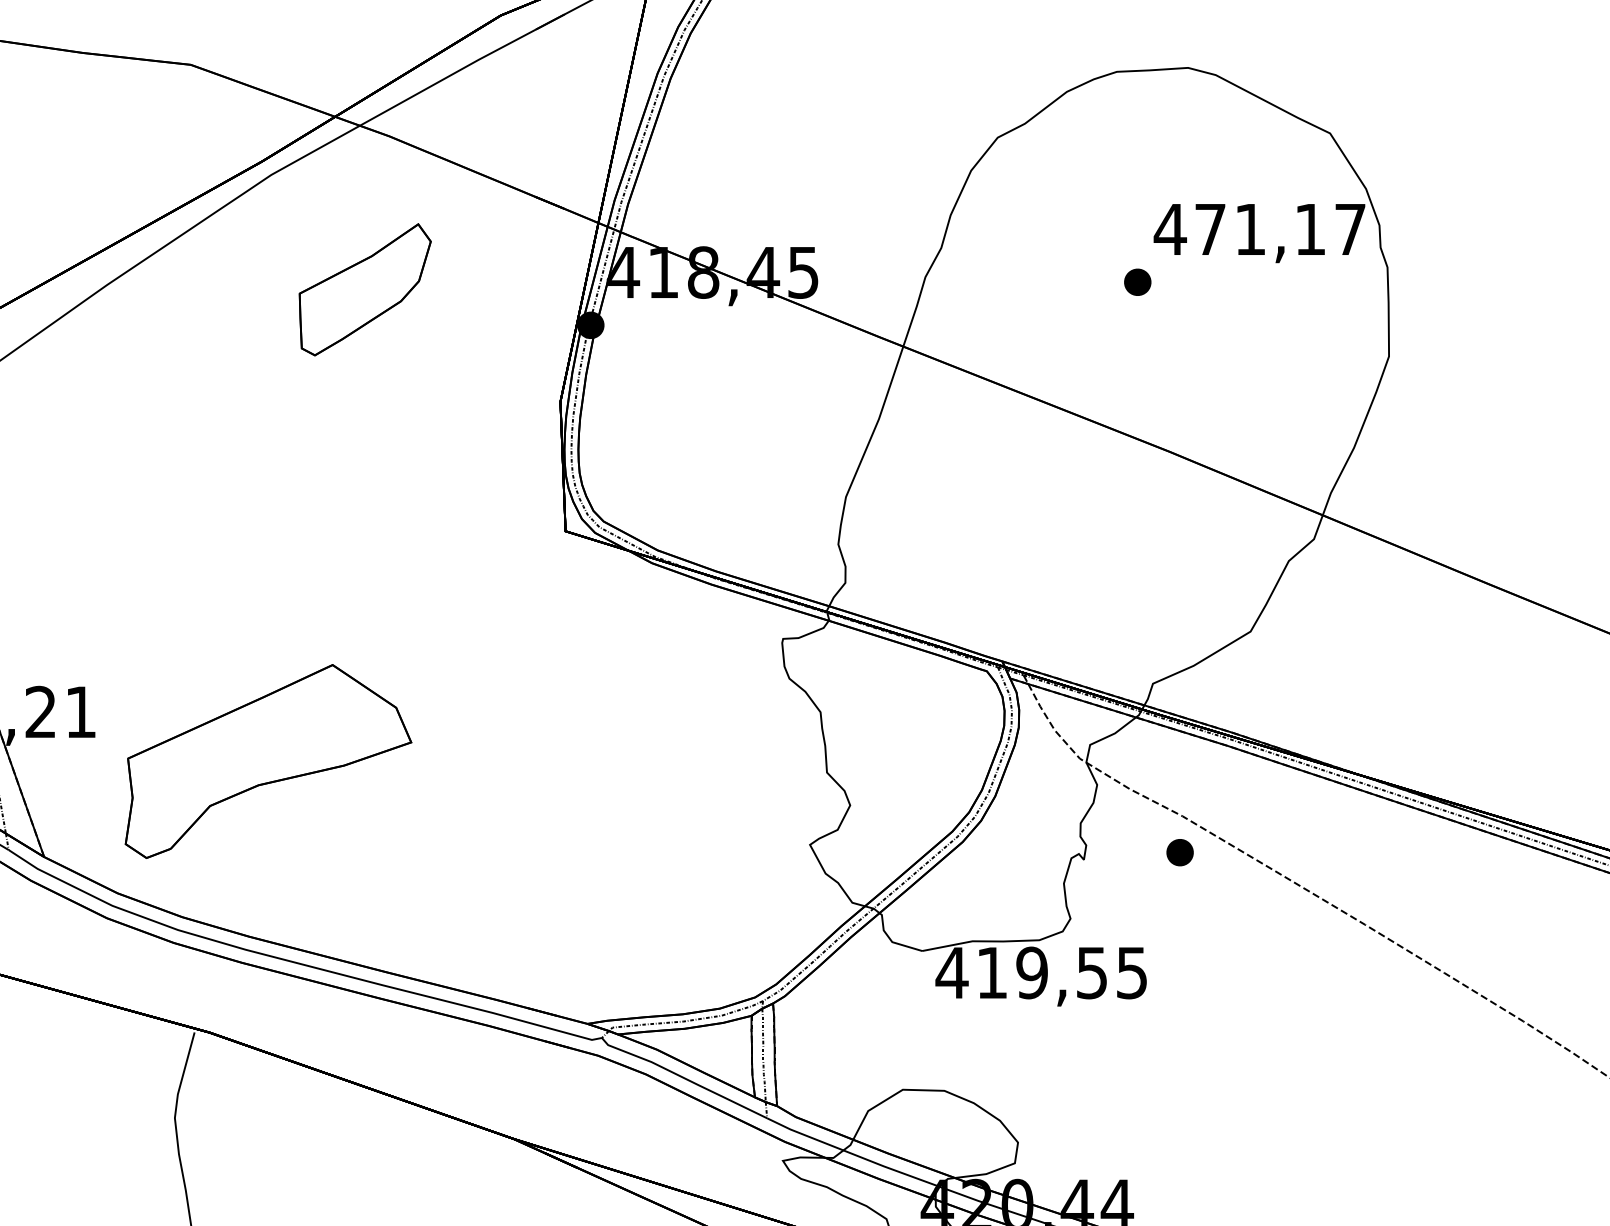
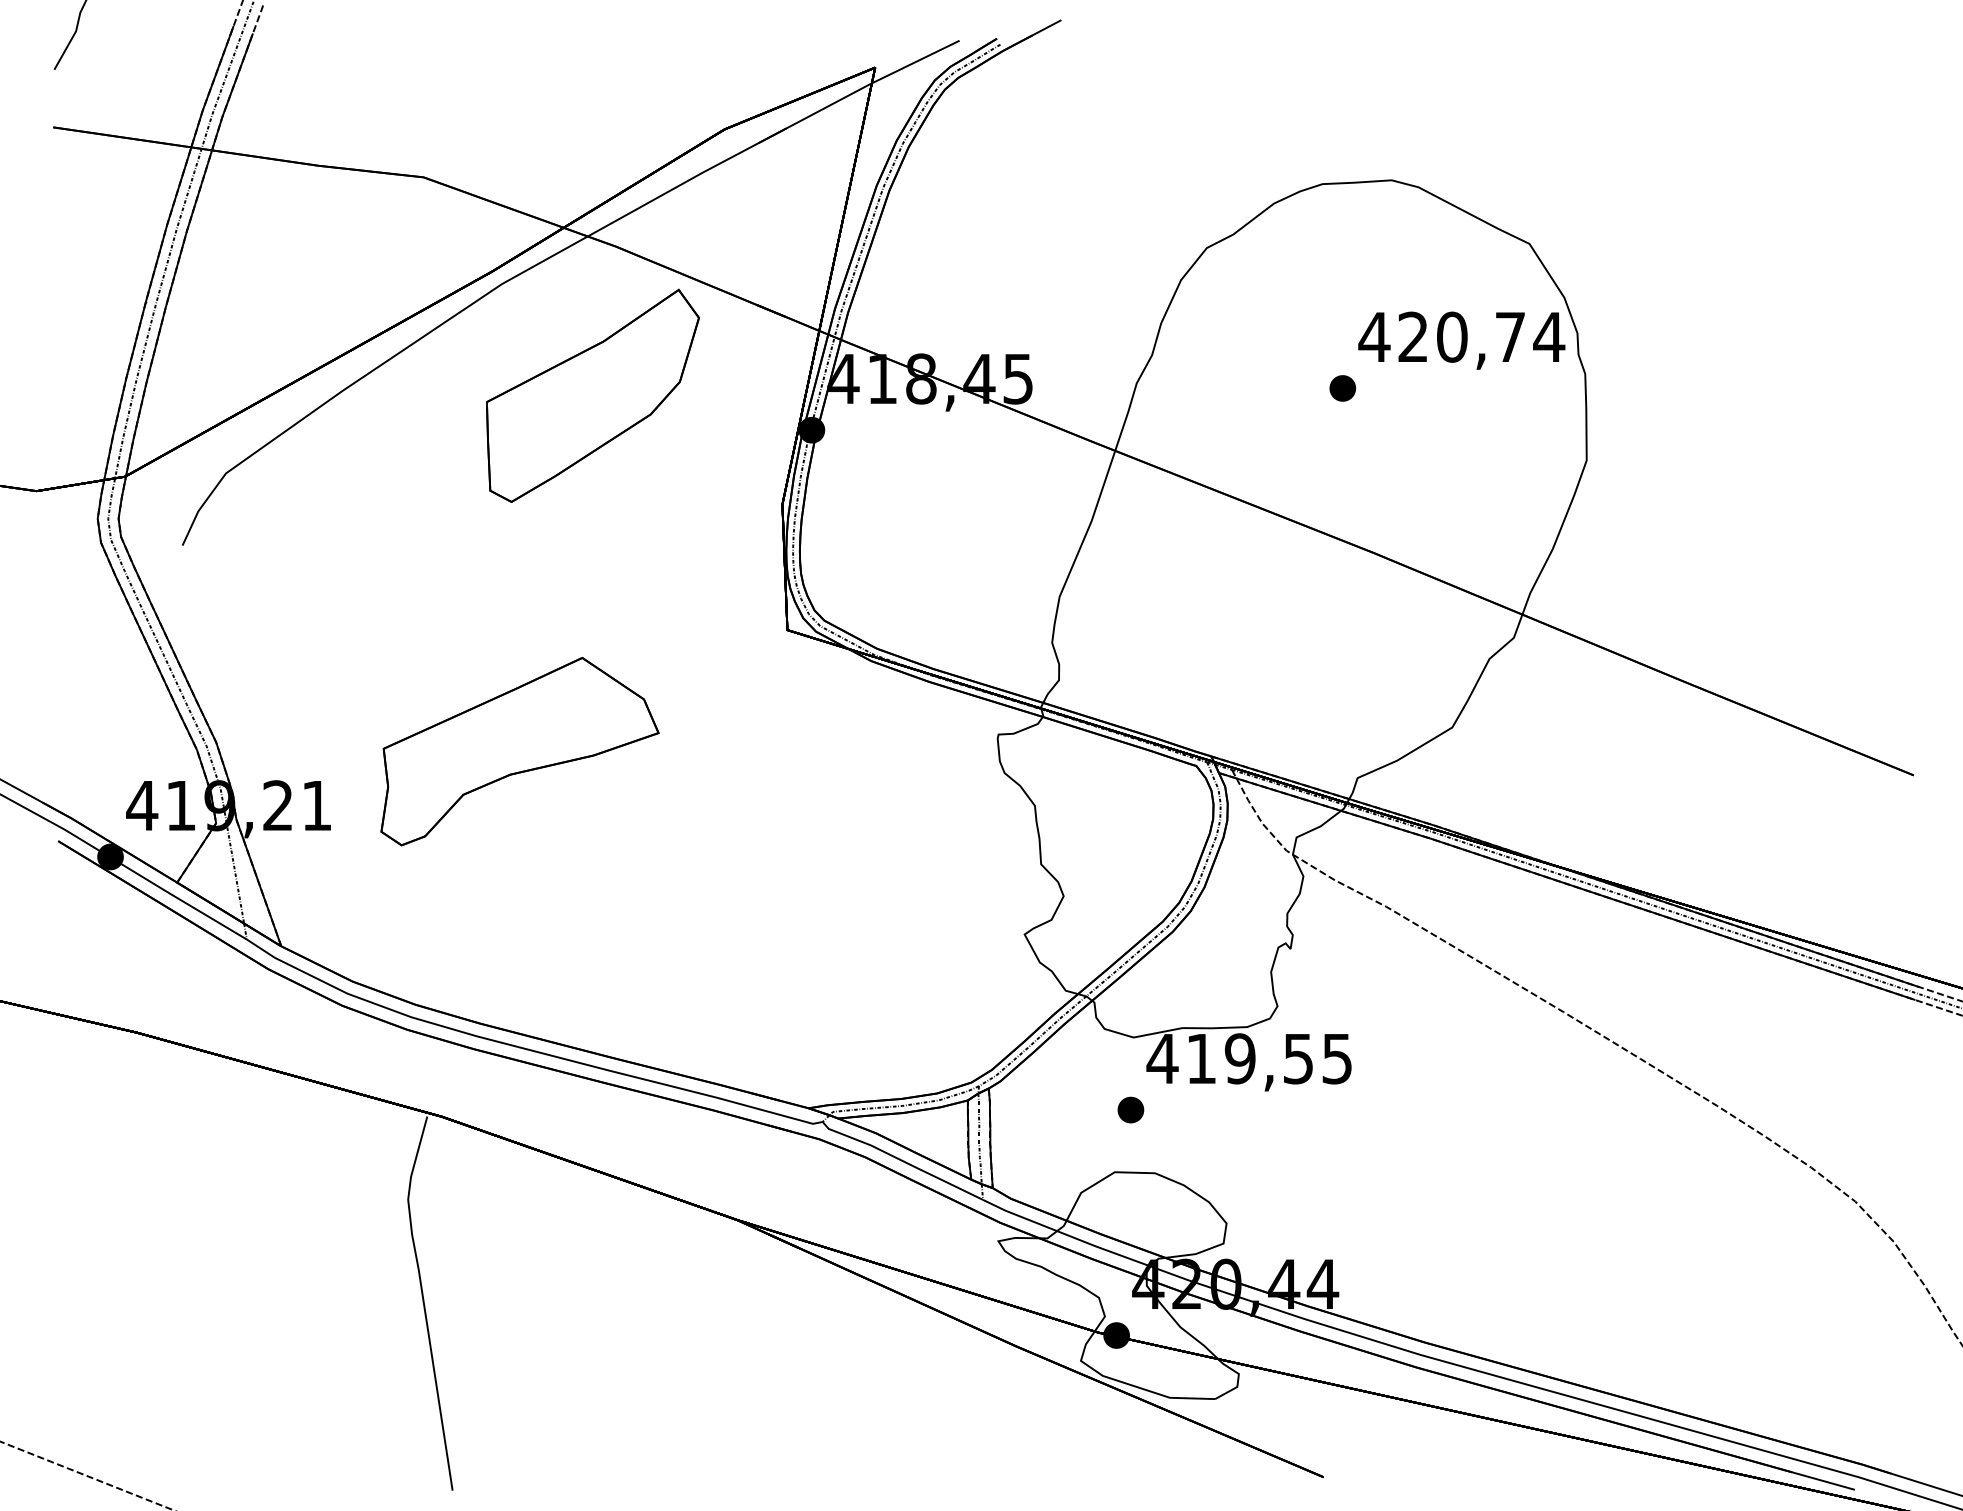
text: (1280, 228) -> (1481, 336), 471,17 -> 420,74
part: (364, 289) -> (592, 395), size x1.67
part: (267, 761) -> (519, 751), moved
part: (1179, 852) -> (1130, 1109), moved

